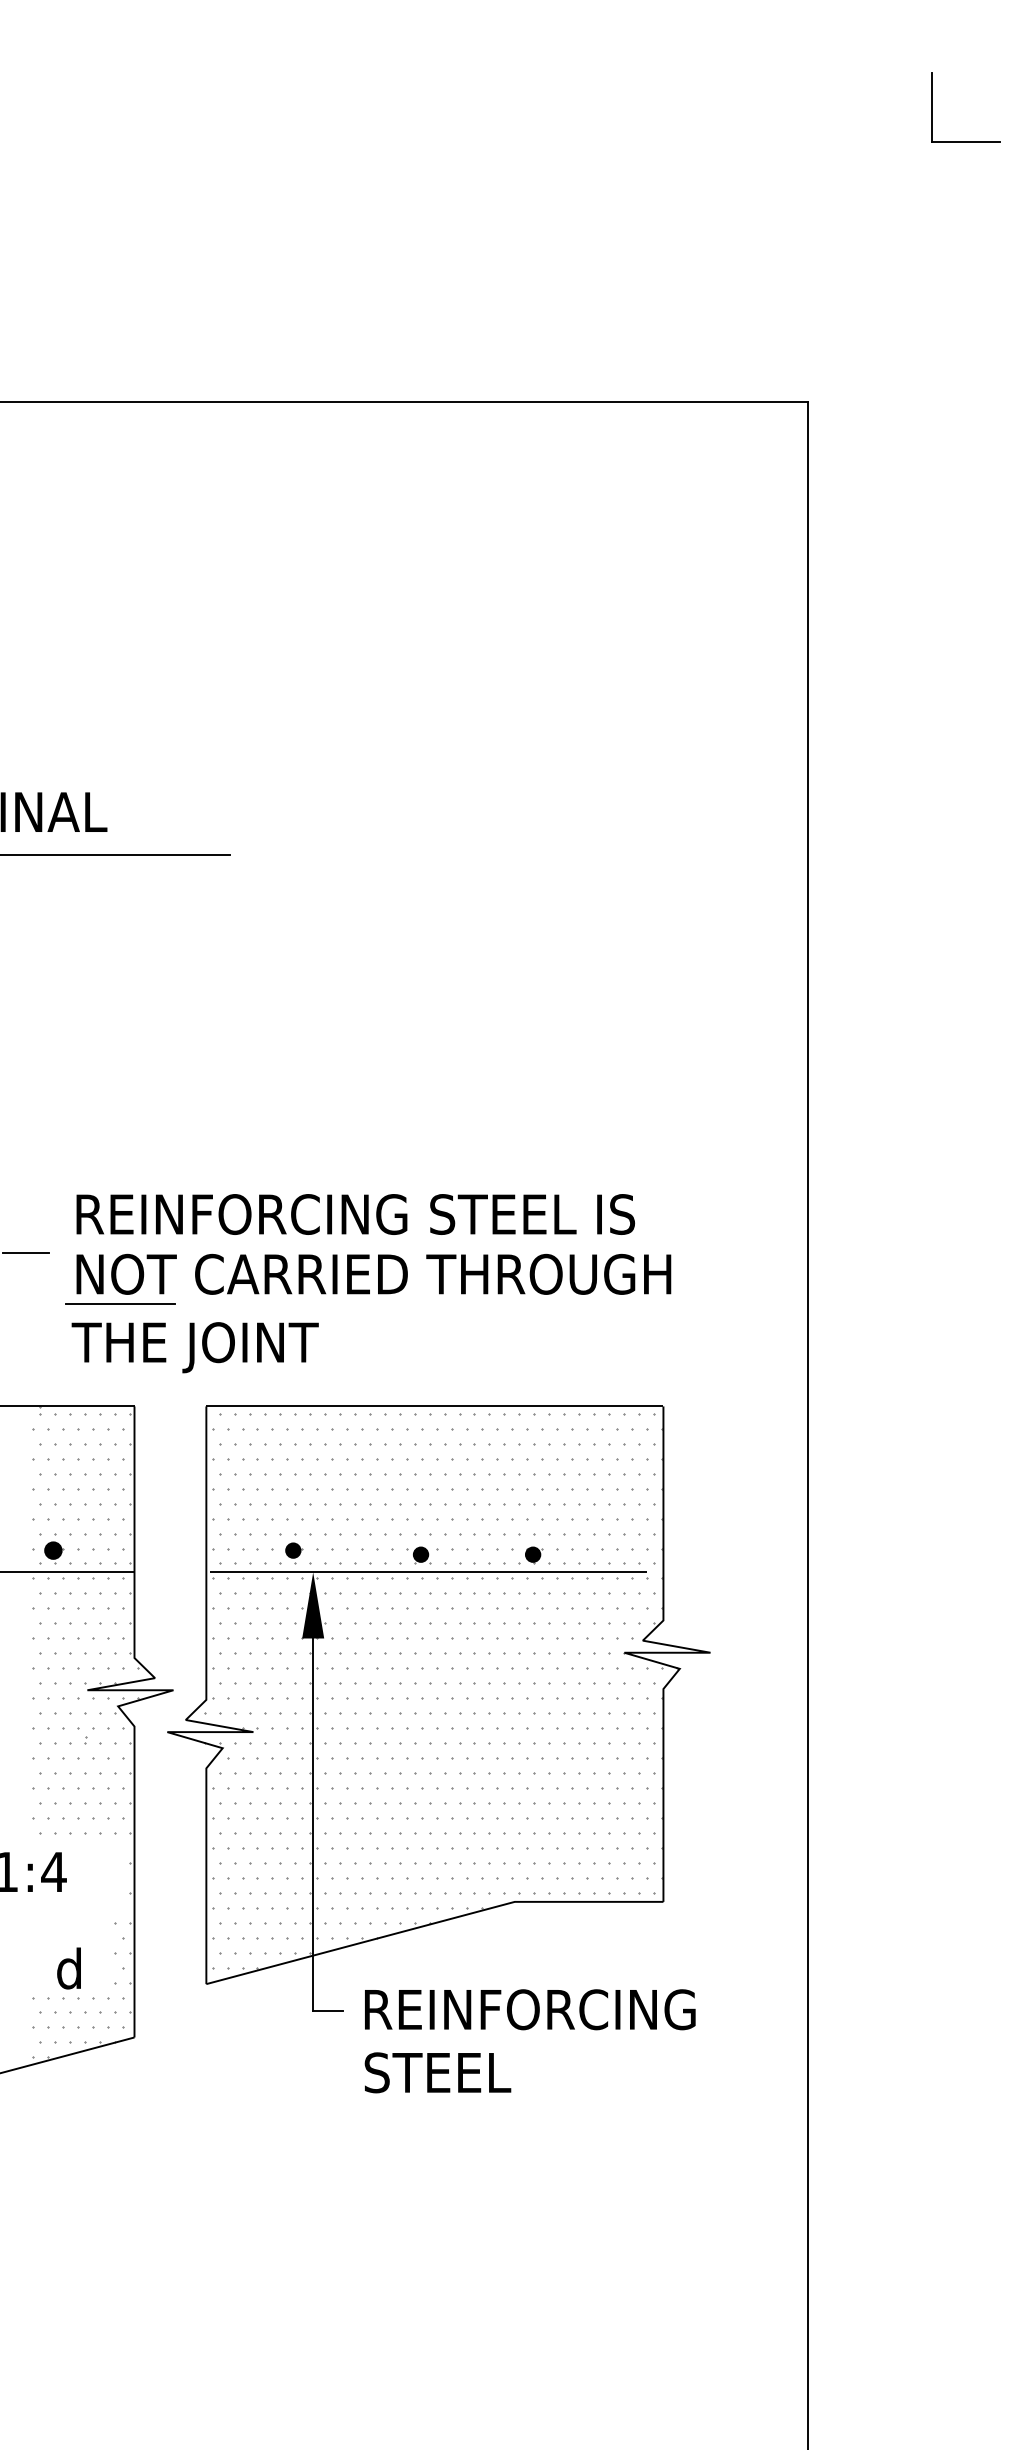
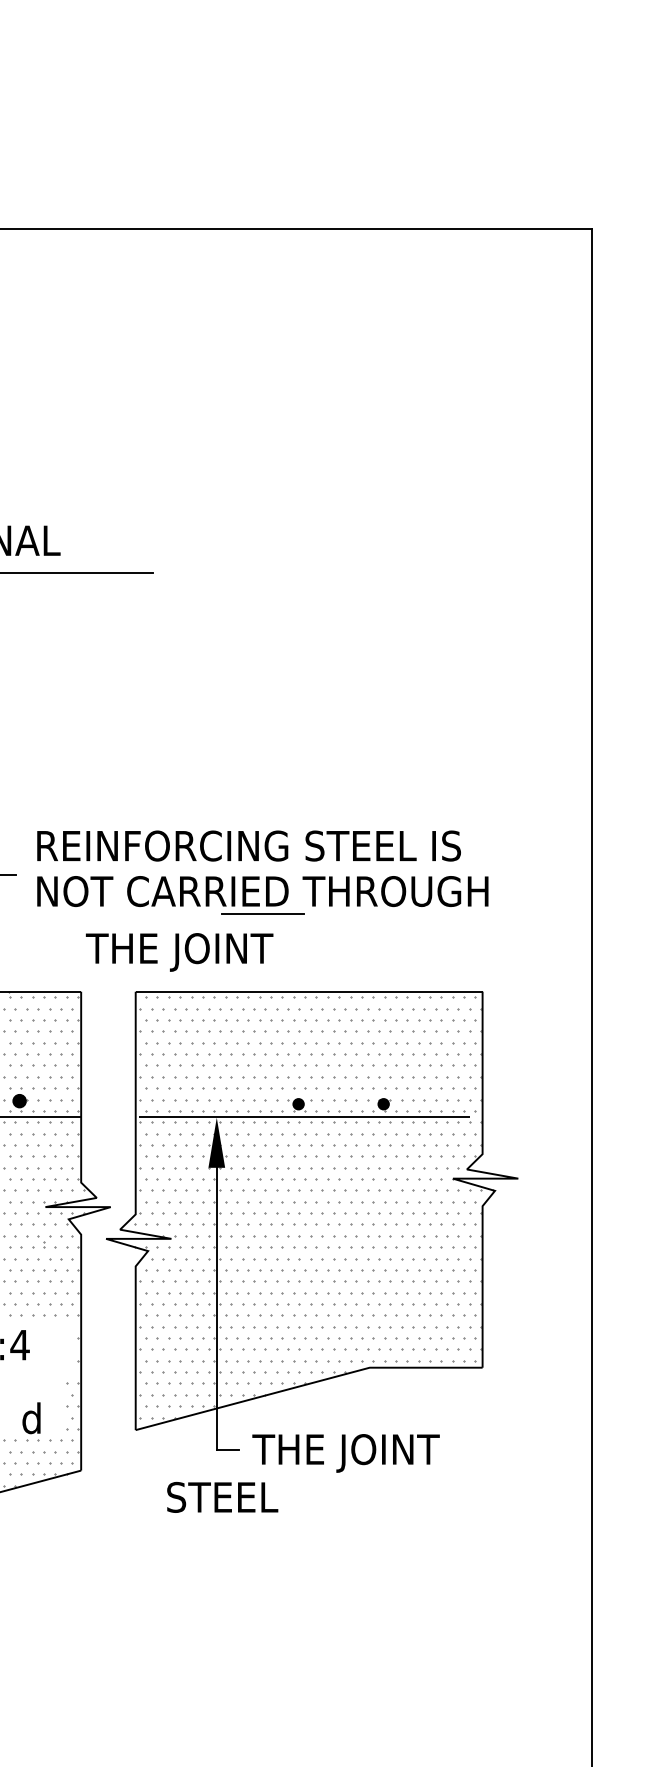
line: (120, 1303) -> (263, 913), moved
text: (194, 1347) -> (179, 952), moved
fill: (293, 1550) -> (201, 1101), removed
text: (527, 2014) -> (379, 1453), REINFORCING -> THE JOINT
text: (437, 2072) -> (222, 1497), moved

